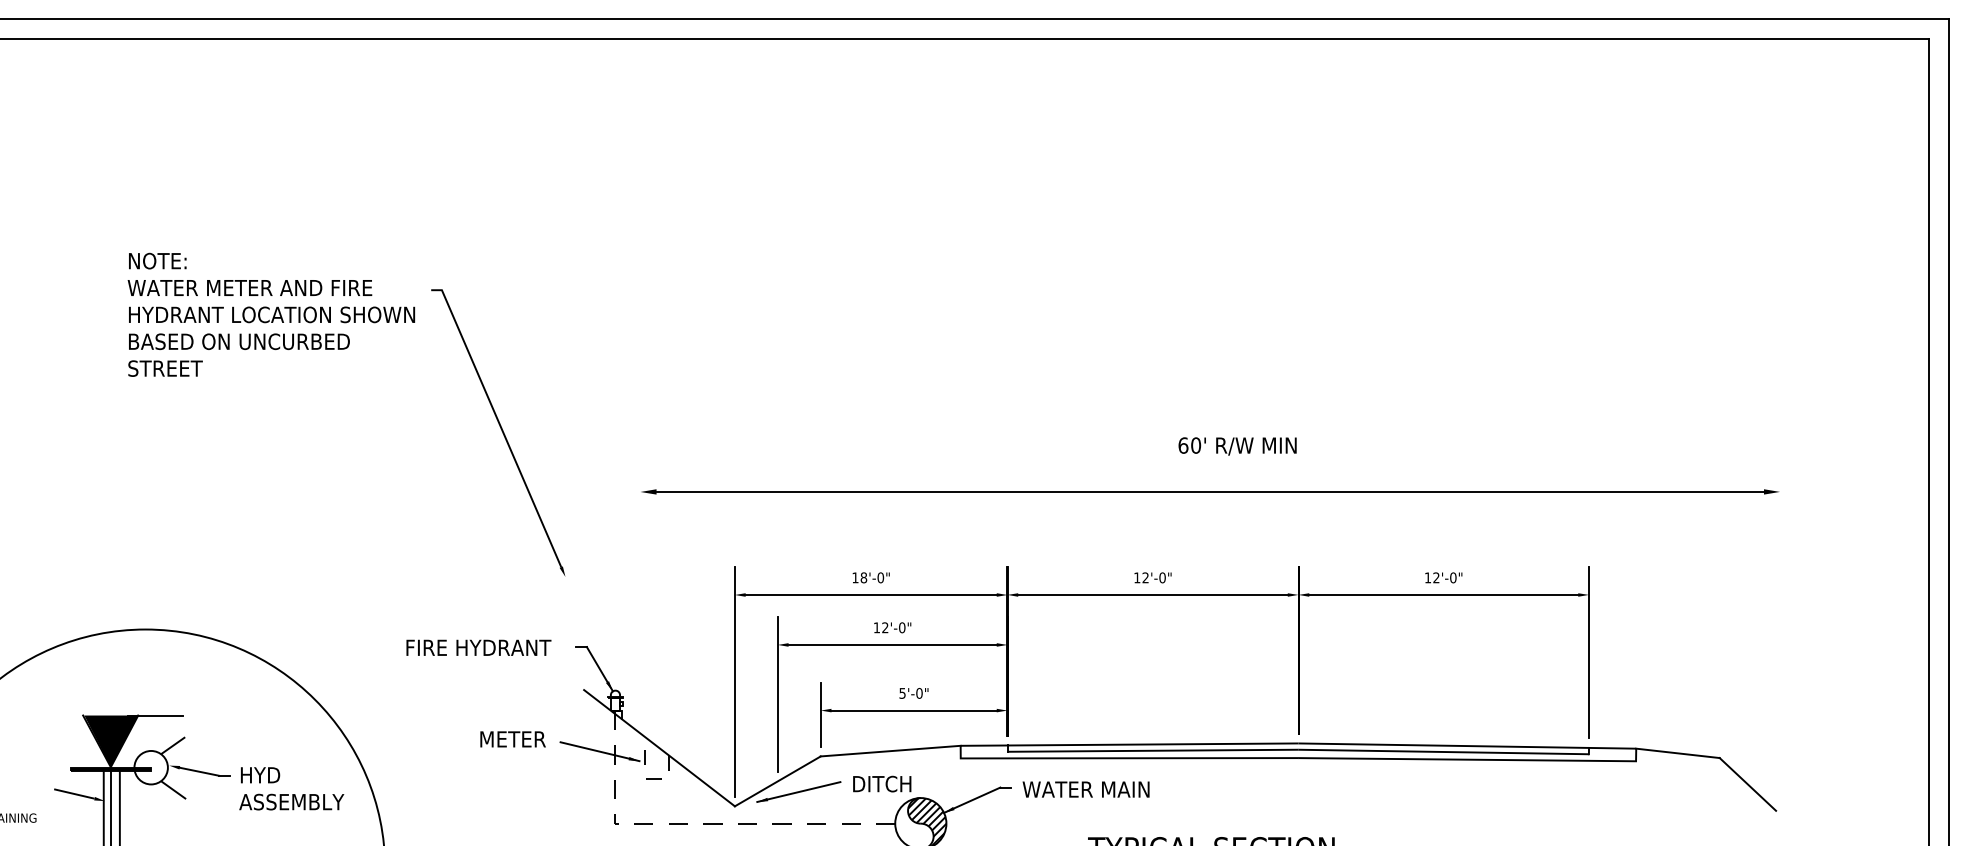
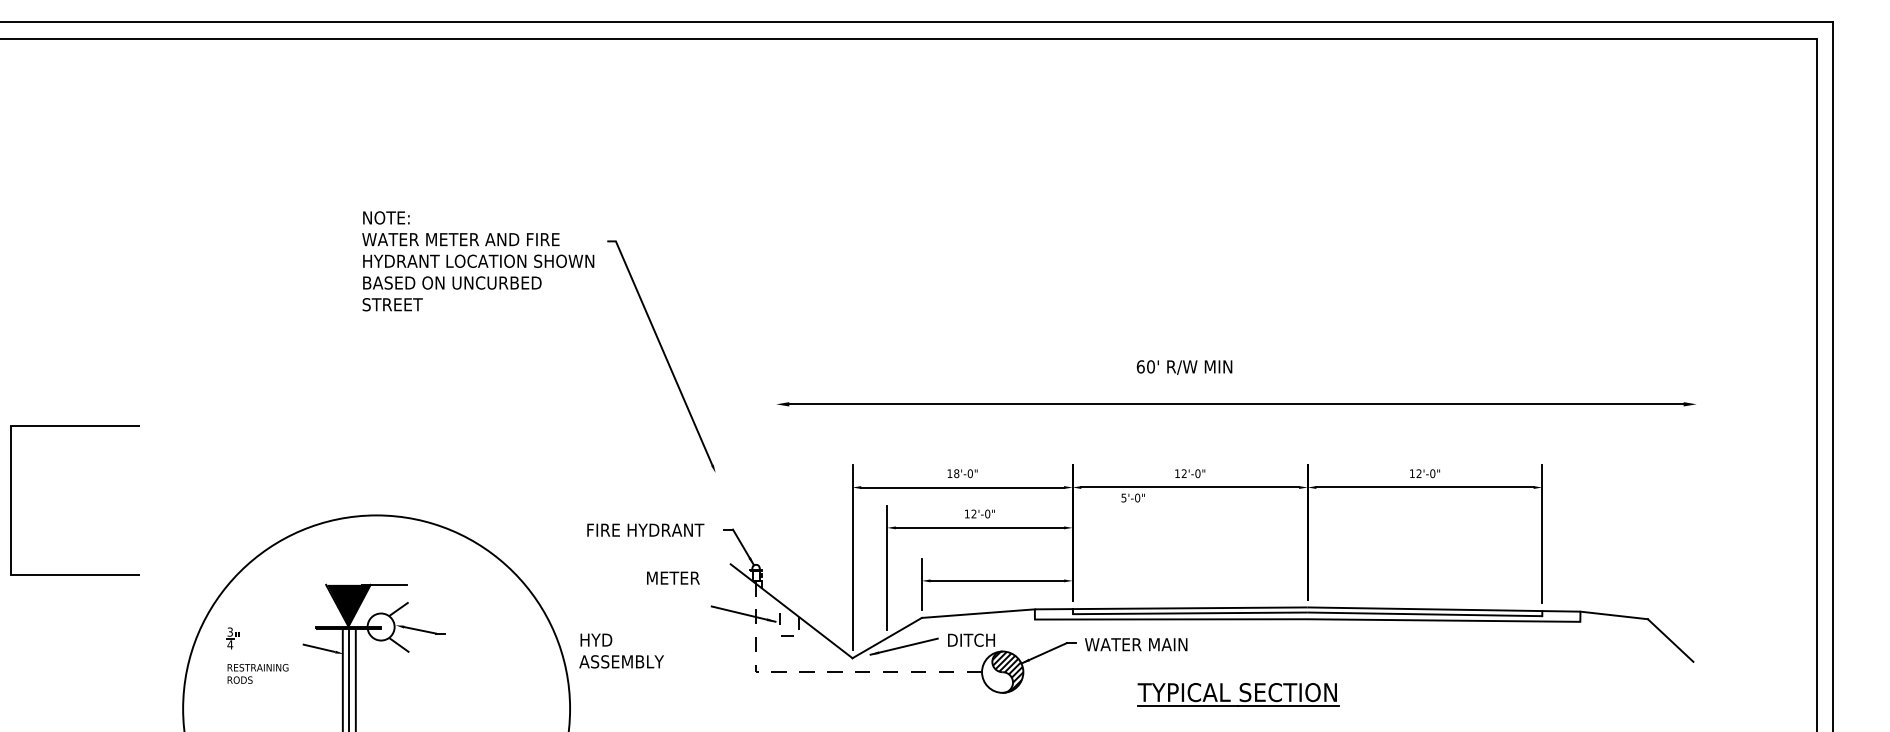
text: (1237, 446) -> (1184, 367), moved
text: (913, 692) -> (1132, 497), moved
text: (513, 738) -> (673, 577), moved
text: (291, 788) -> (621, 650), moved

